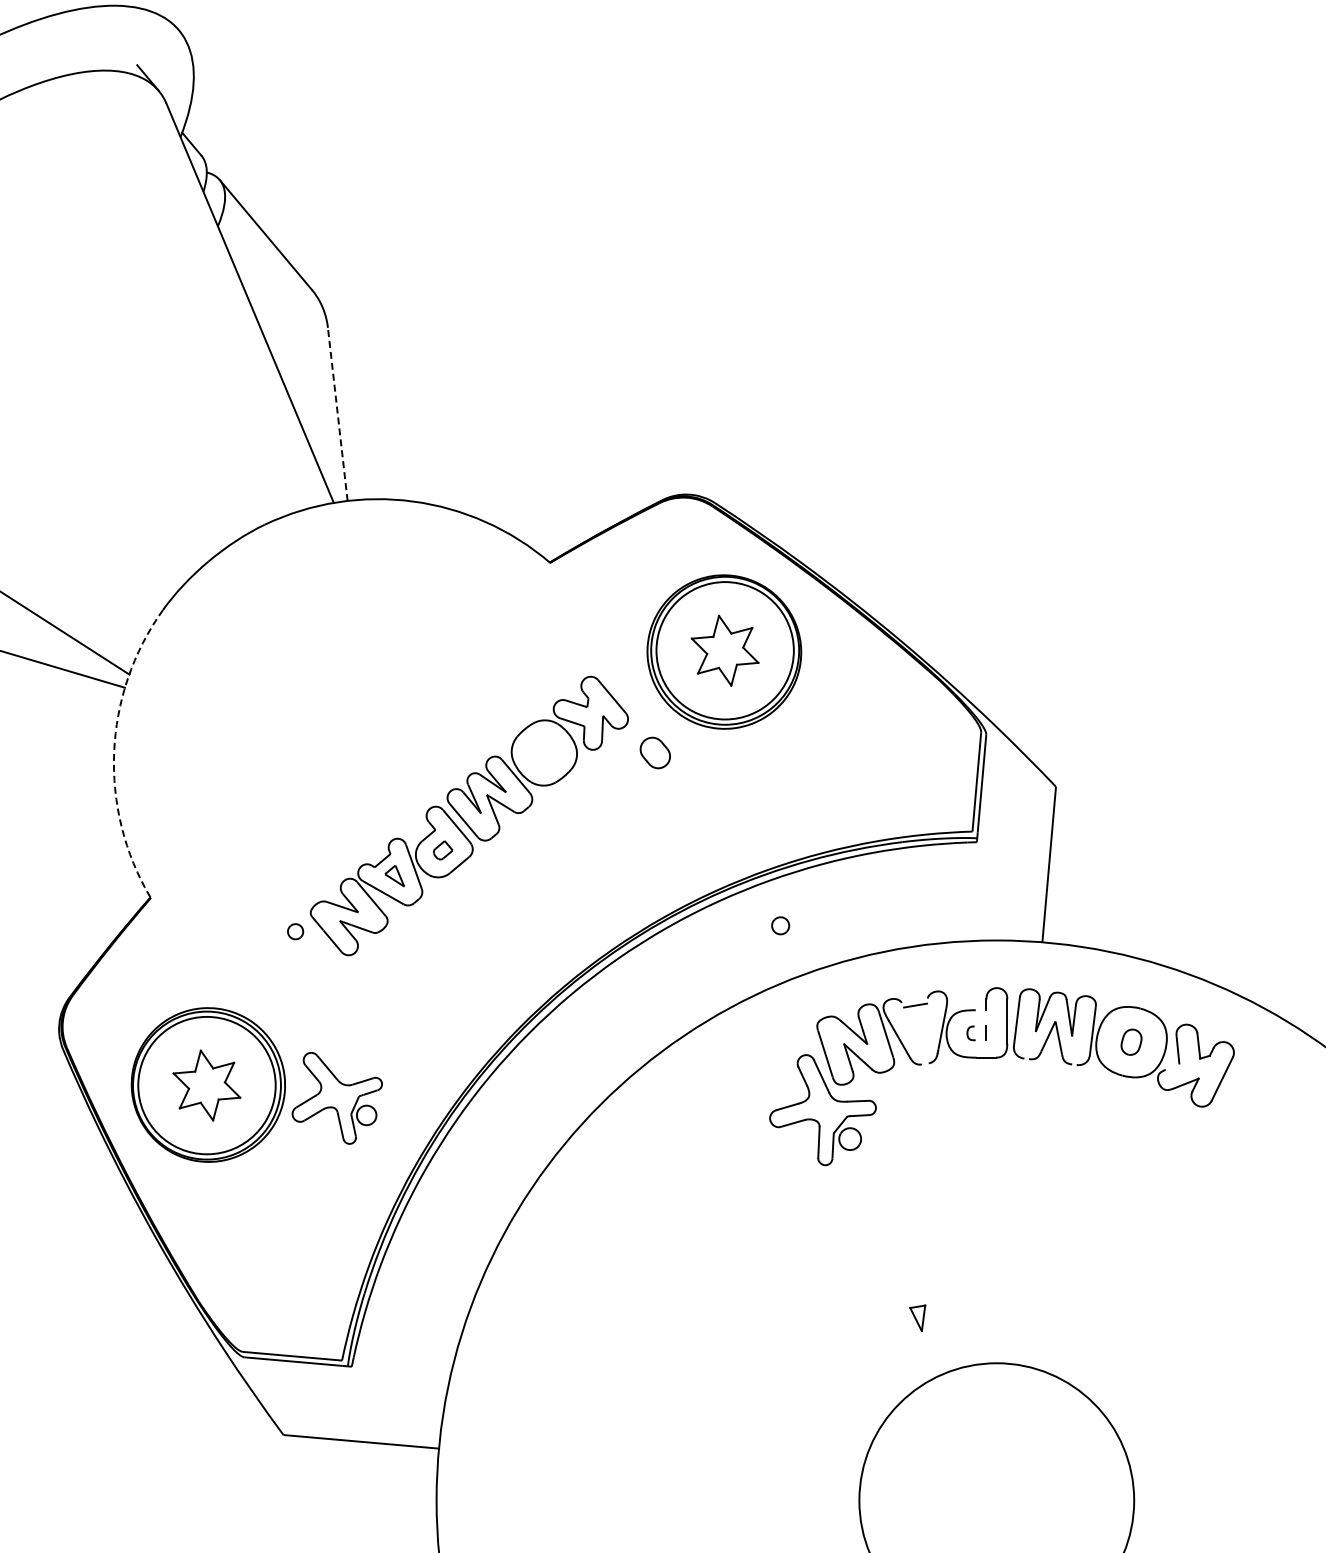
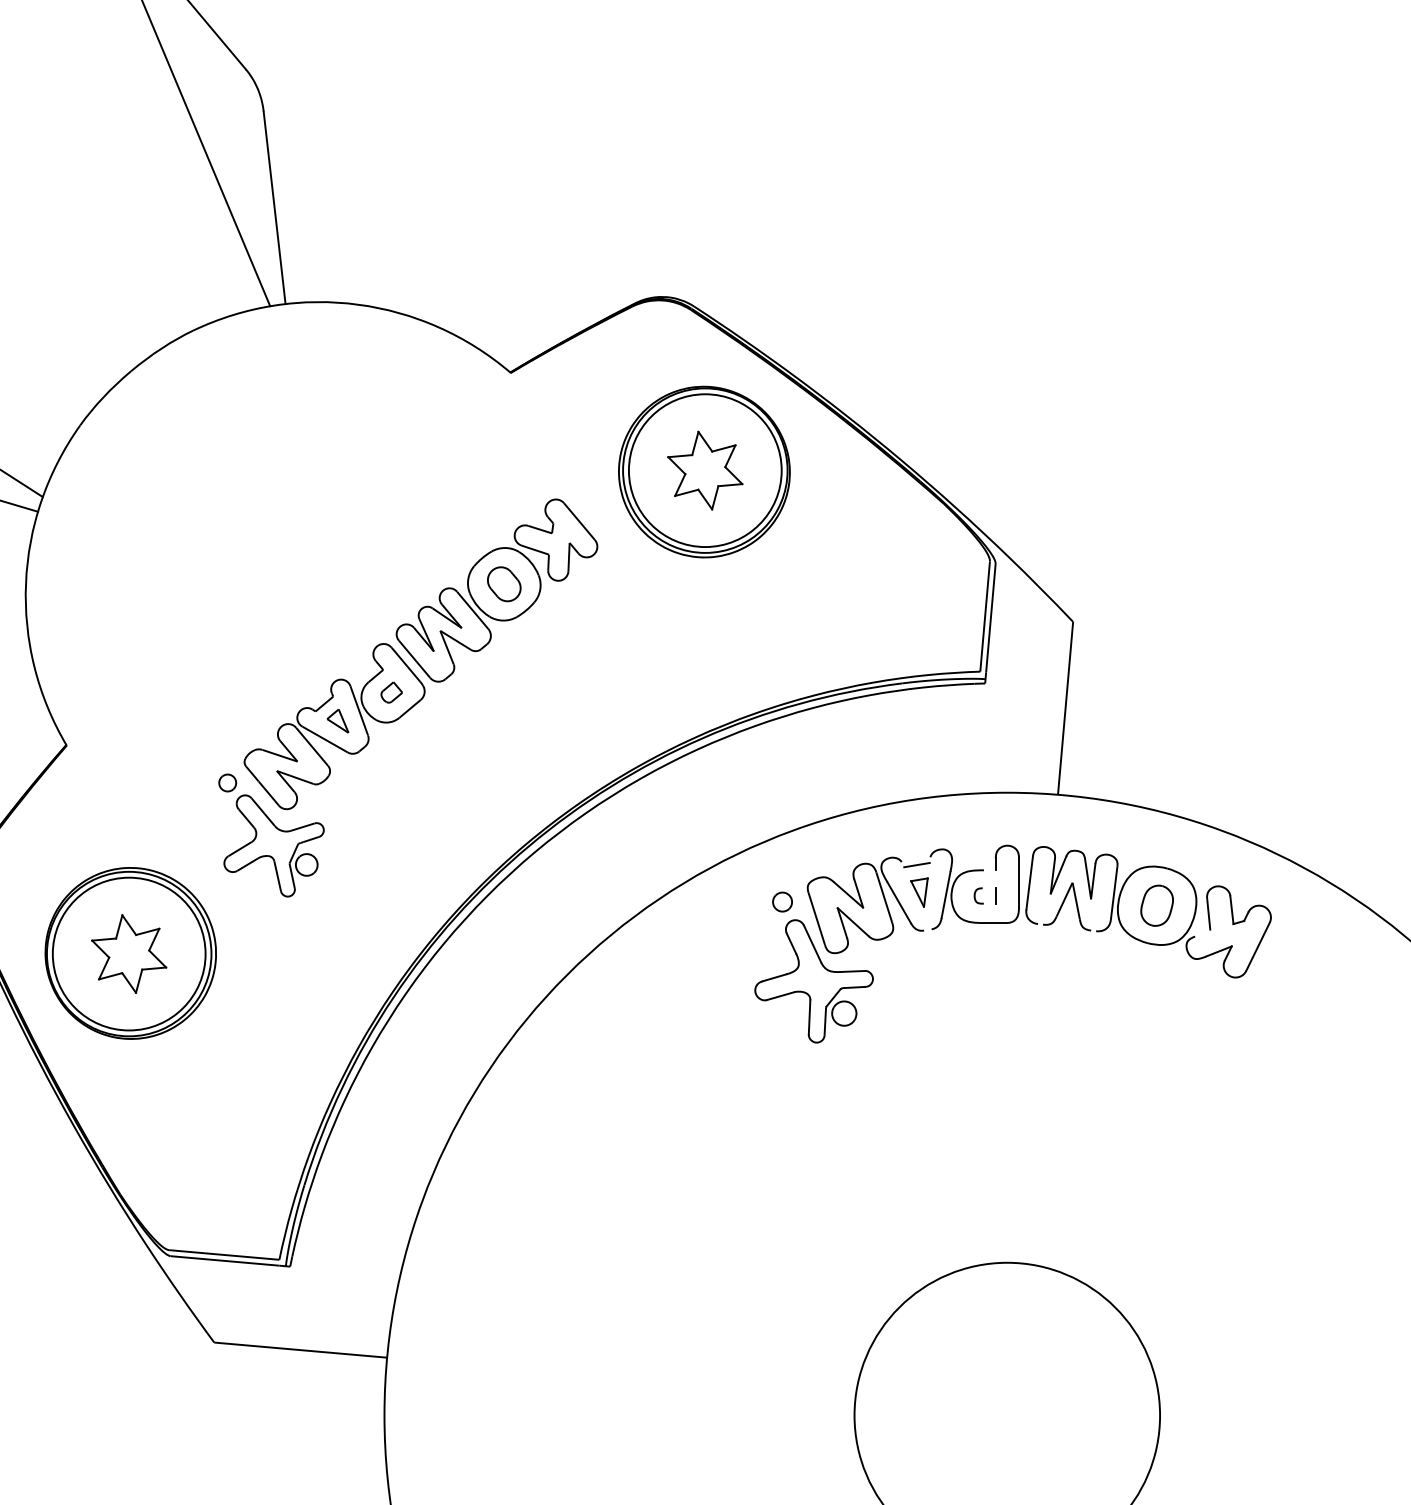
line: (337, 413) -> (274, 206), dashed -> solid
arc: (114, 752) -> (26, 583), dashed -> solid
part: (654, 752) -> (503, 583), moved
part: (780, 925) -> (782, 901), moved
part: (1131, 1042) -> (1157, 906), size x1.43
part: (336, 1098) -> (273, 846), moved
part: (917, 1317) -> (919, 891), moved

